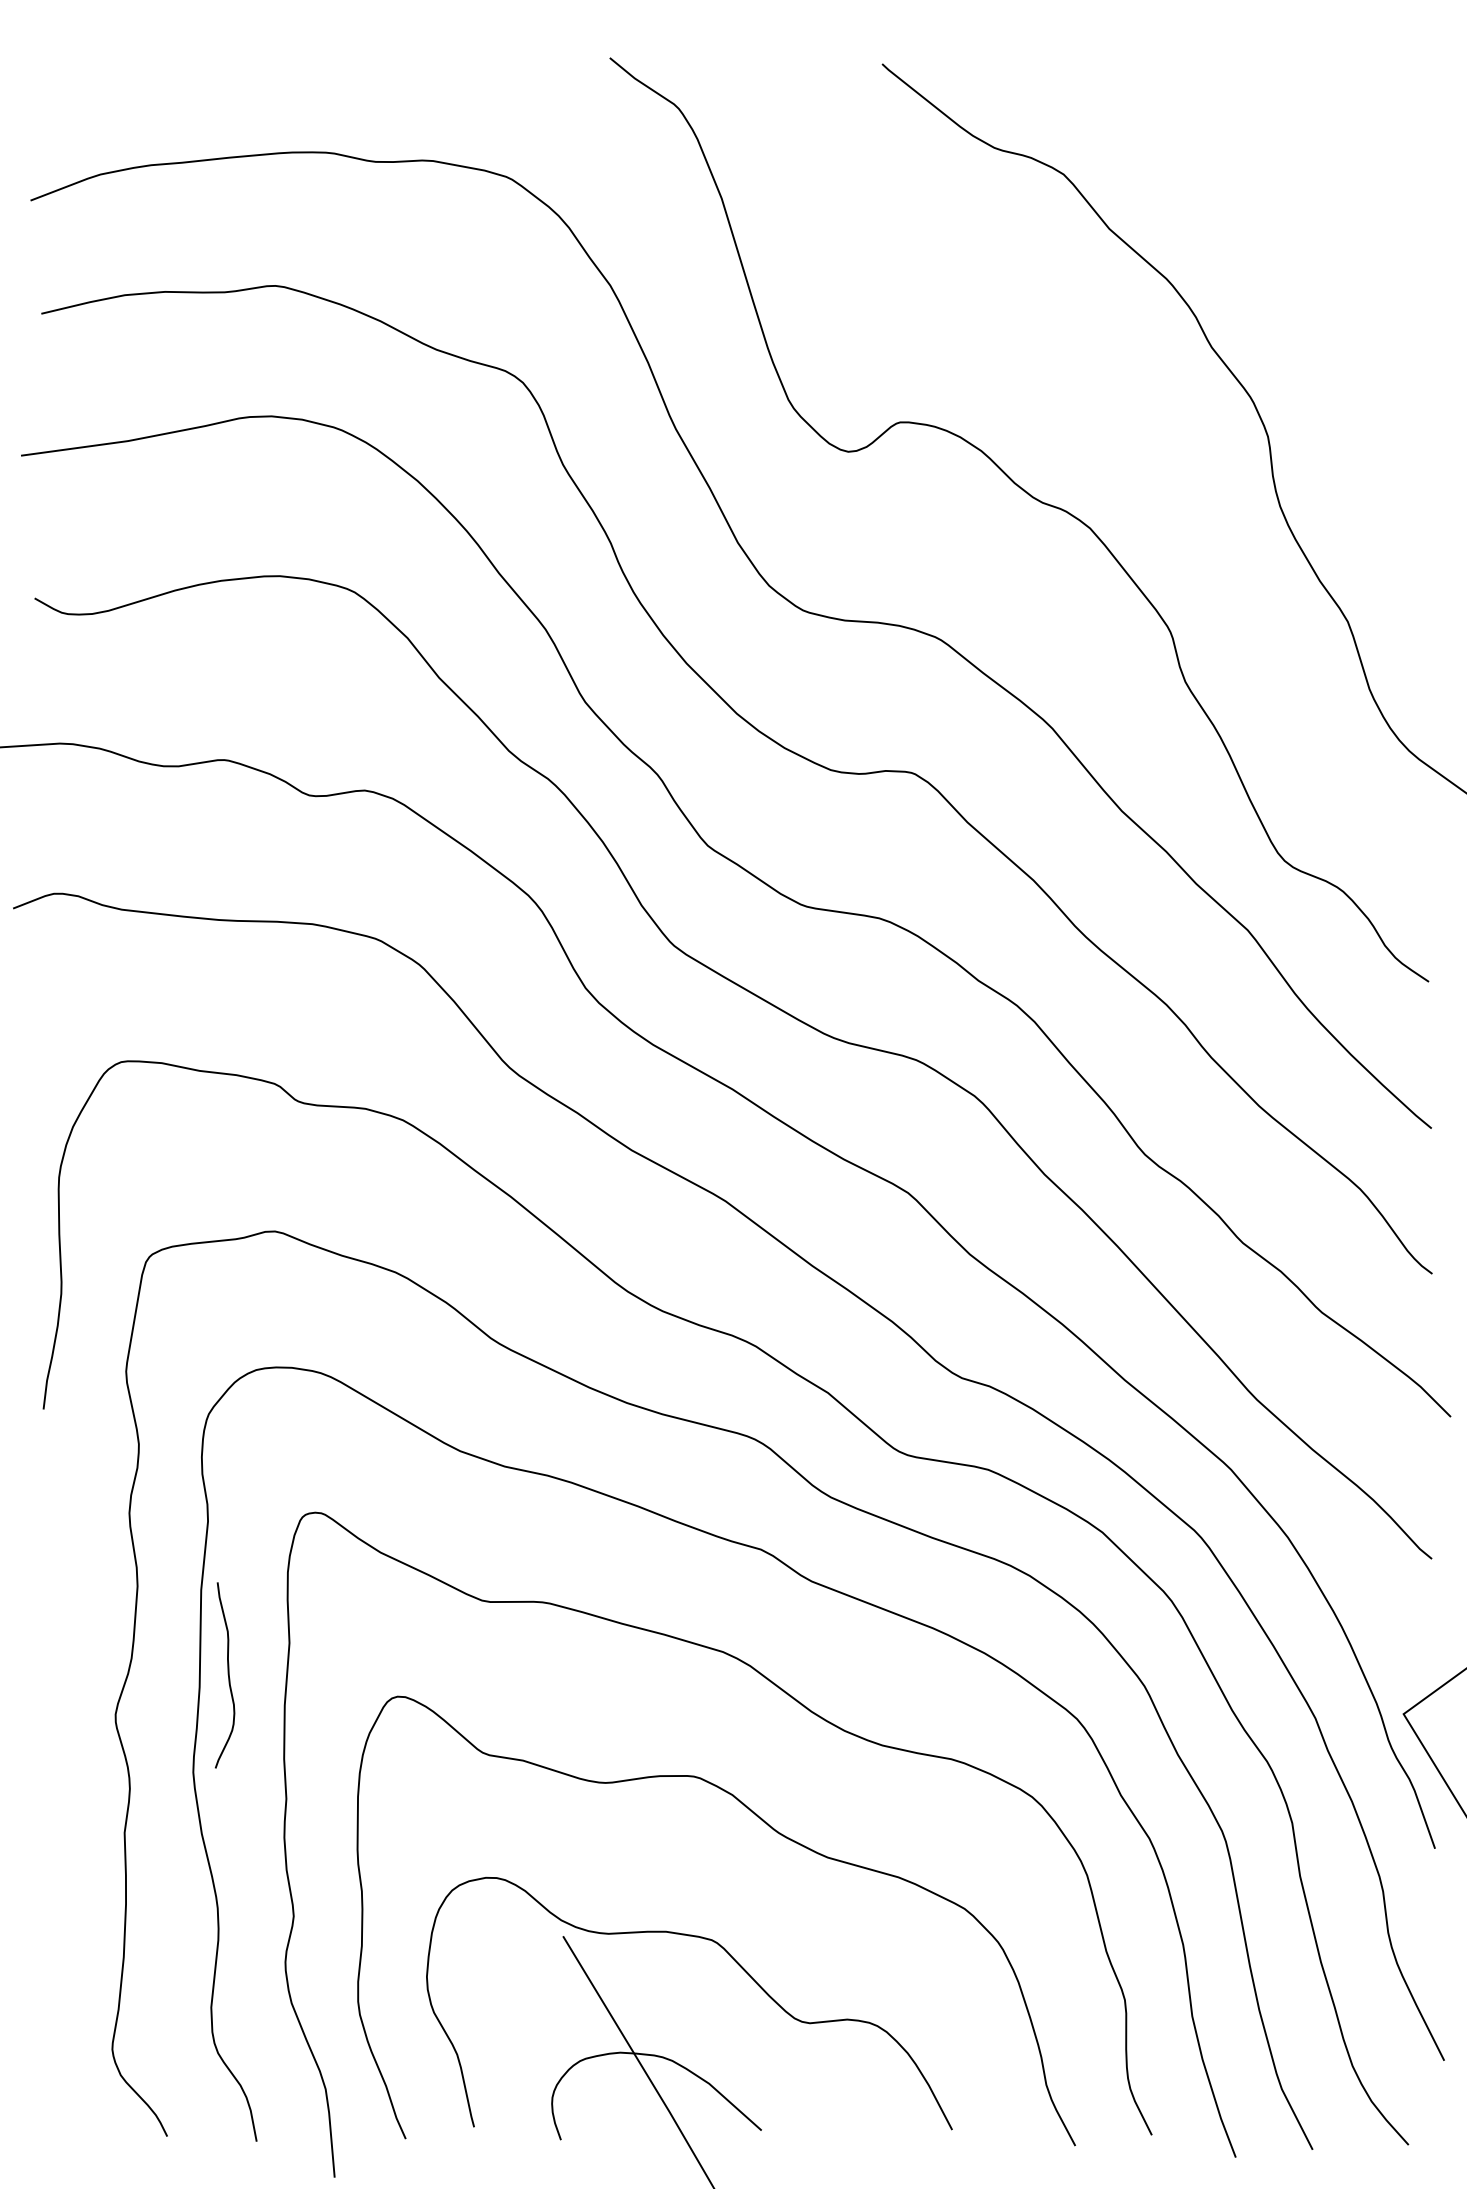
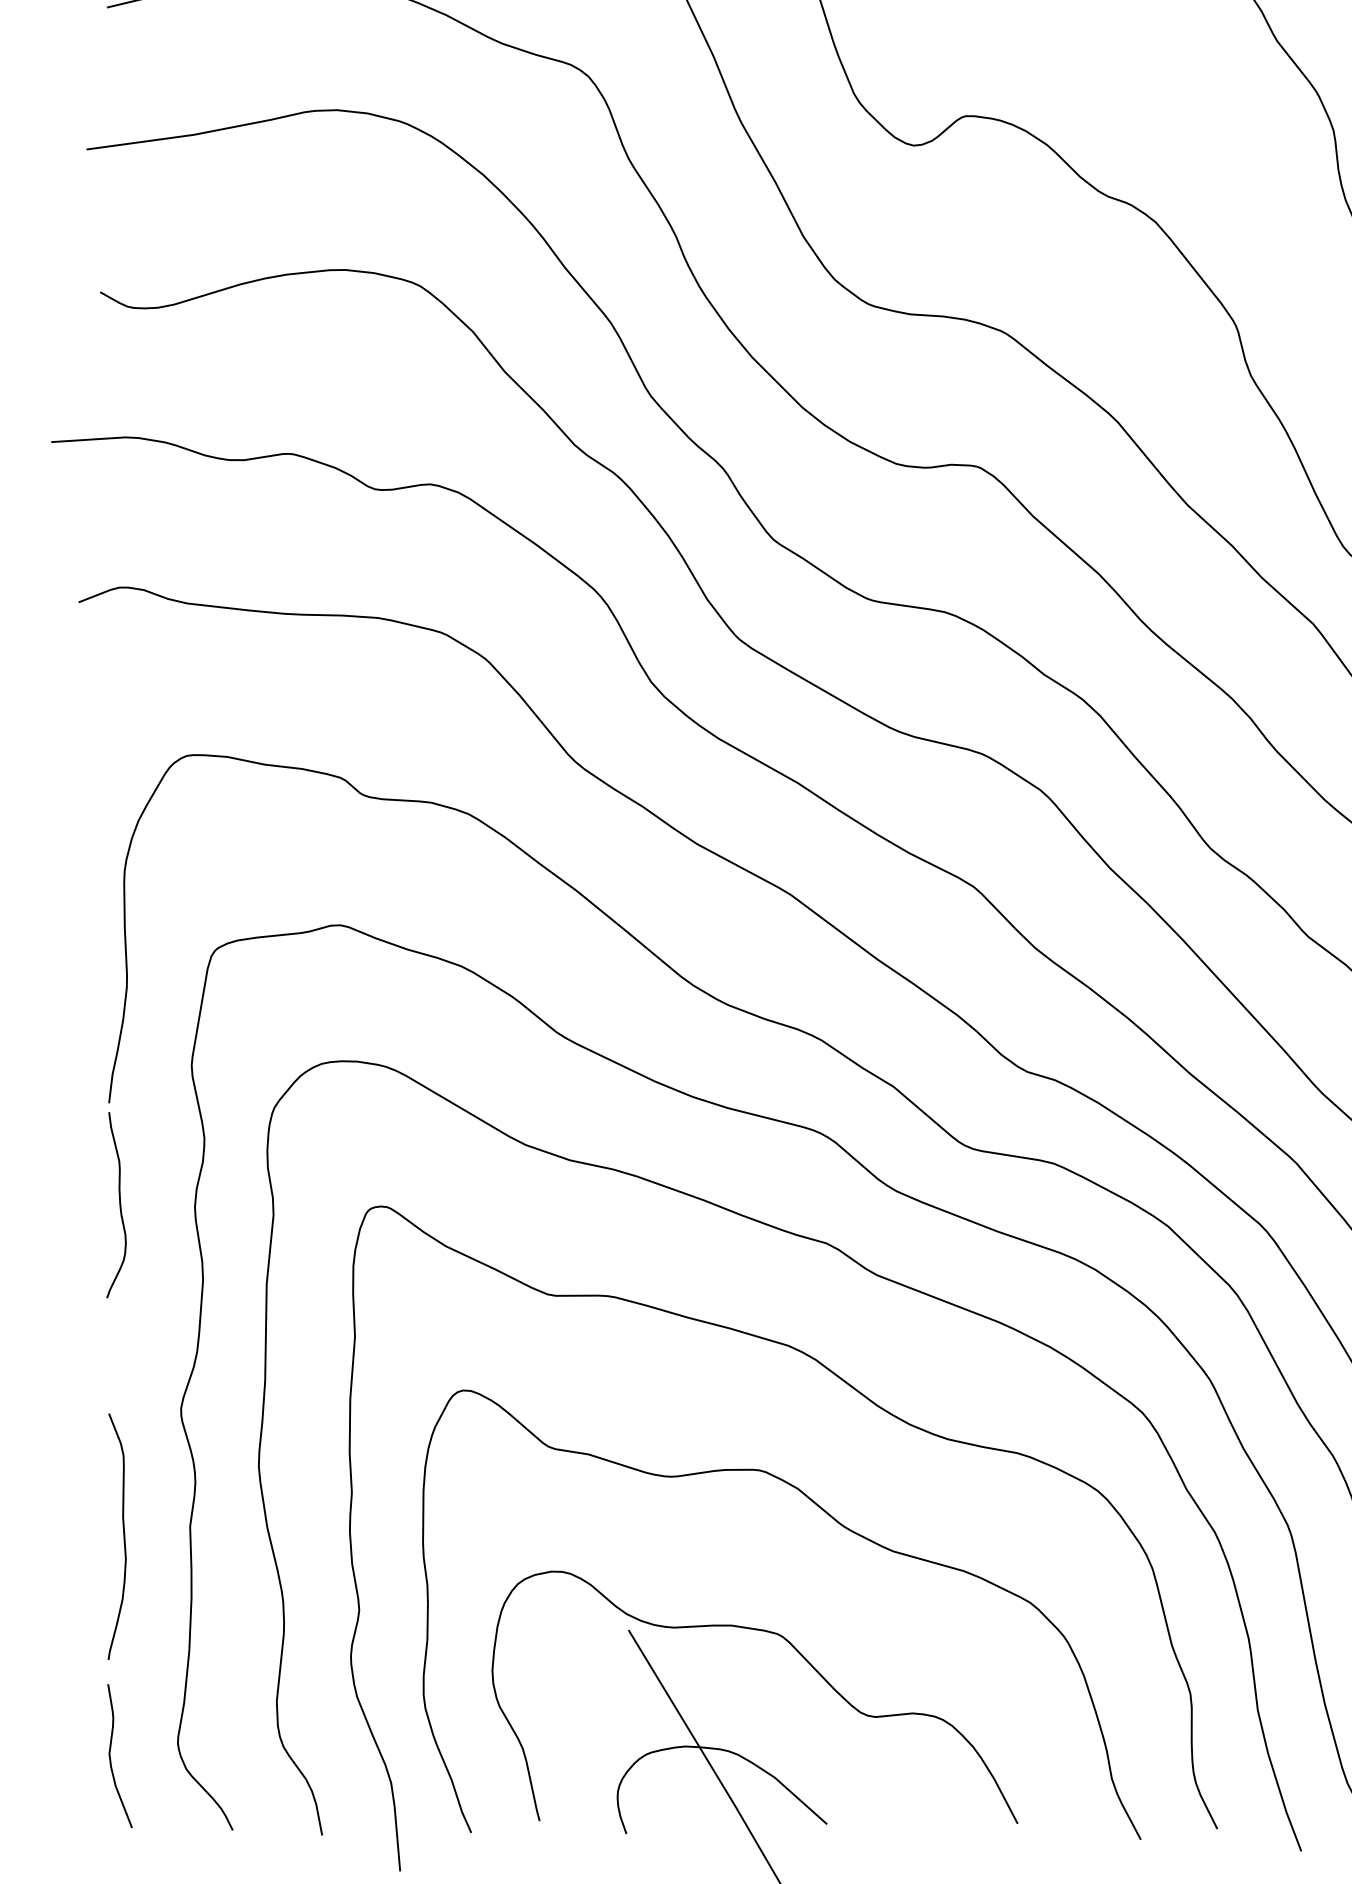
curve: (227, 1674) -> (119, 1204), moved
curve: (57, 1841) -> (123, 1535), added
curve: (45, 2062) -> (111, 1756), added

